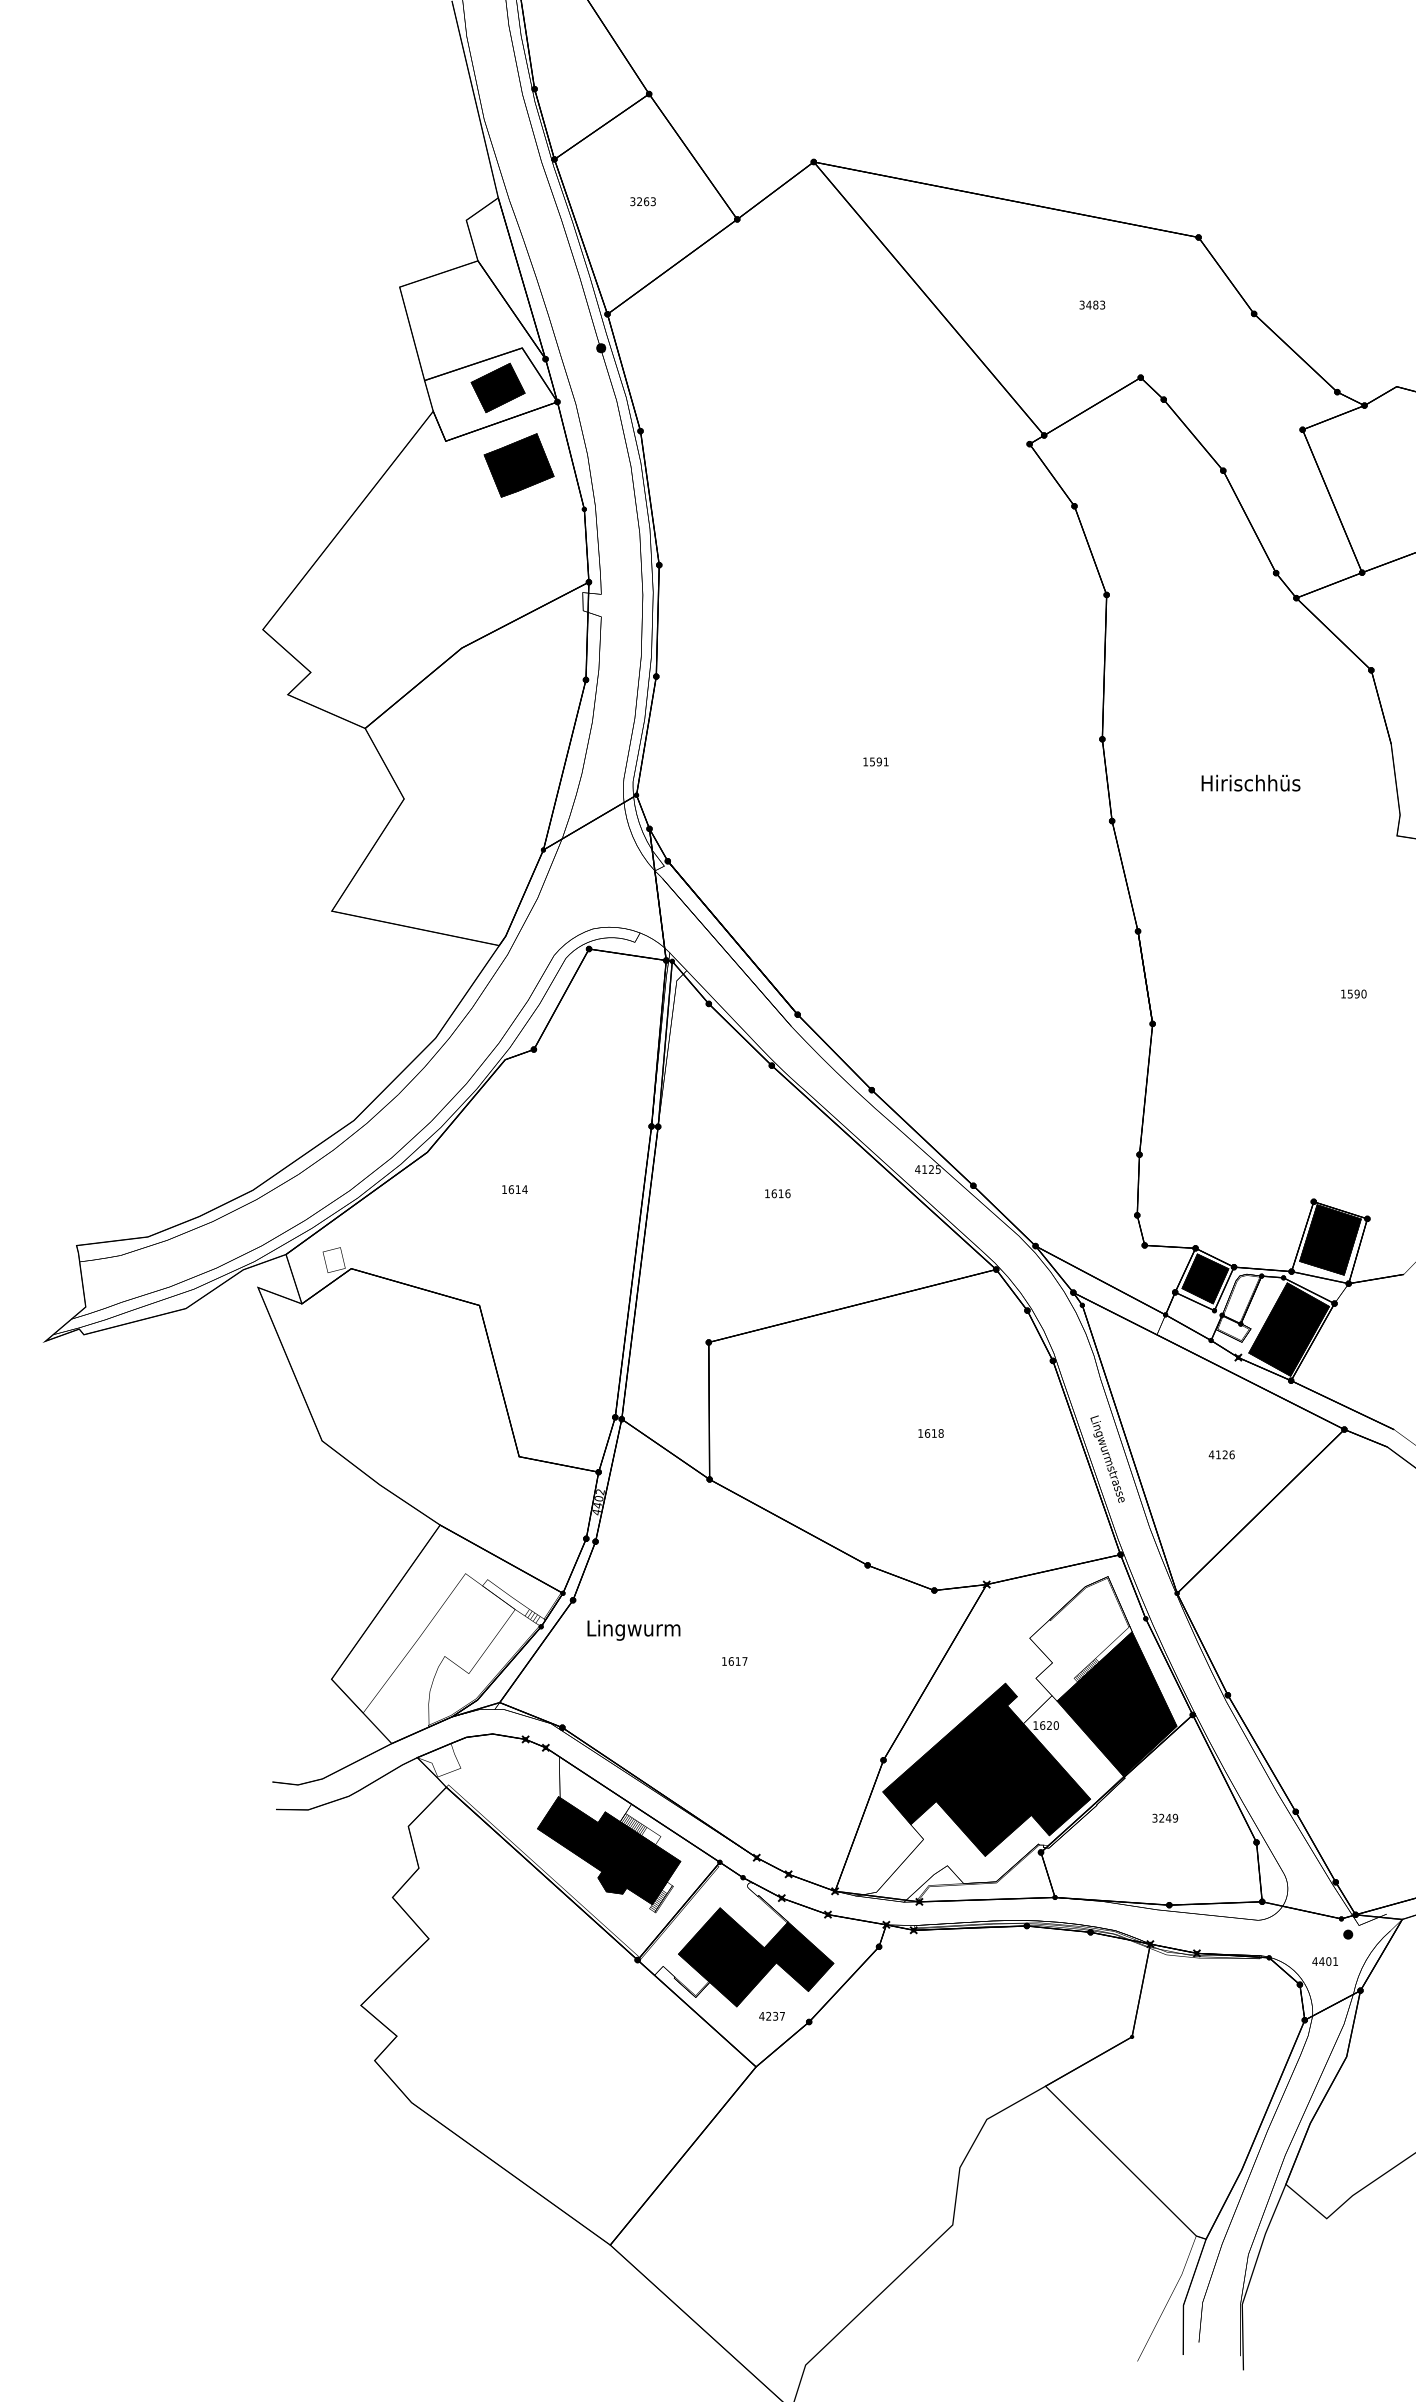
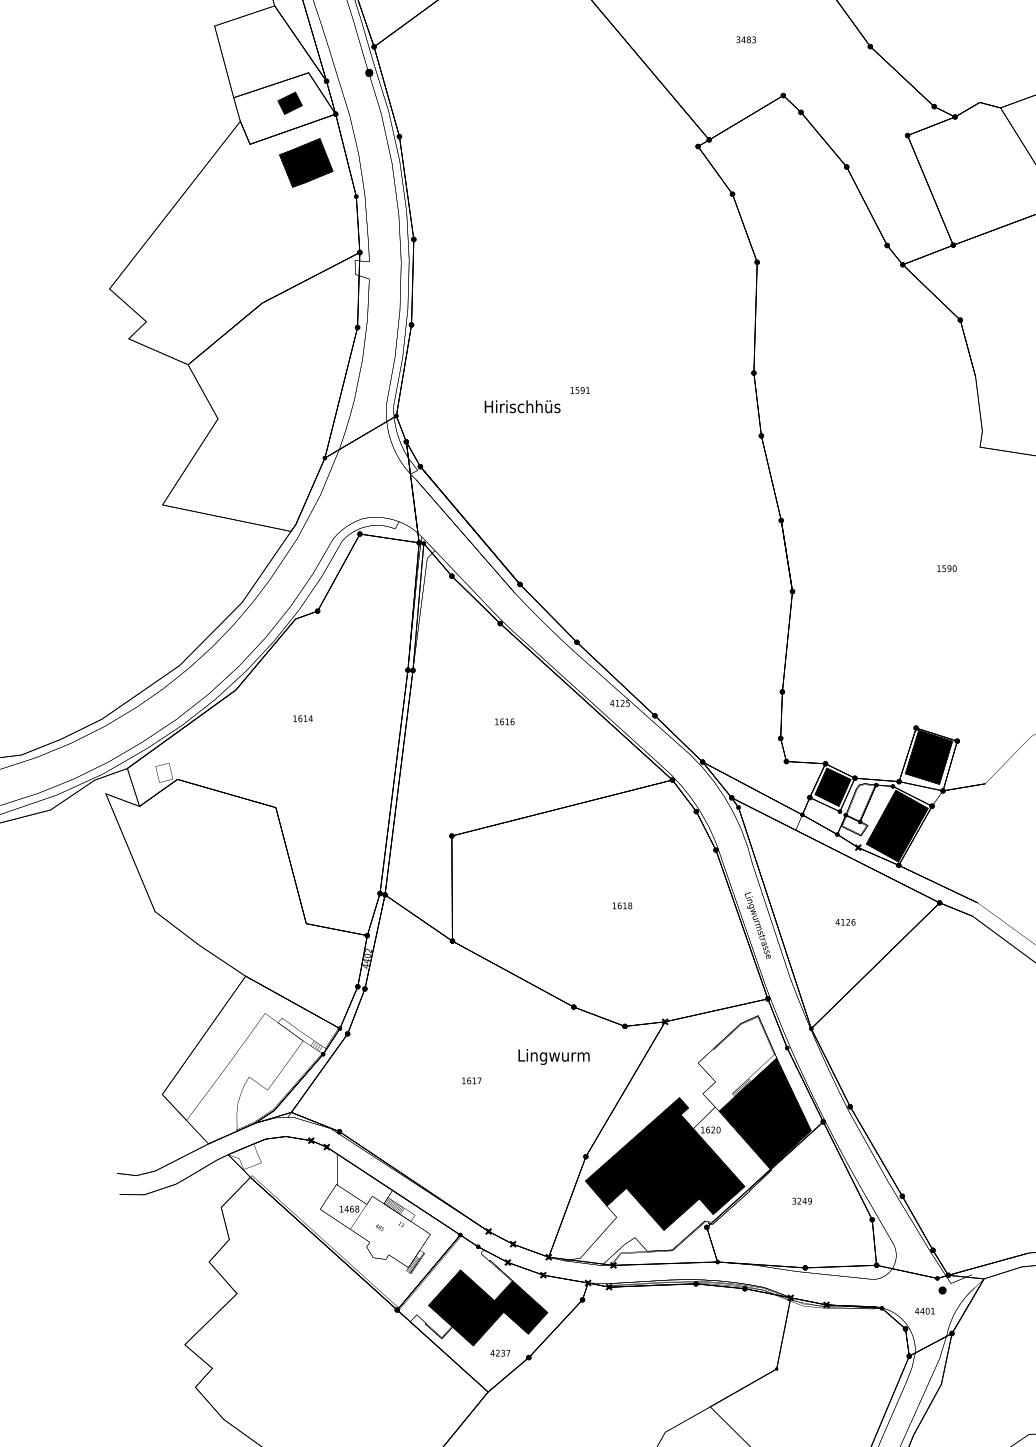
part: (497, 387) -> (289, 103), size x0.6
text: (1250, 782) -> (522, 406), moved
text: (633, 1630) -> (553, 1057), moved
fill: (608, 1850) -> (374, 1225), removed

